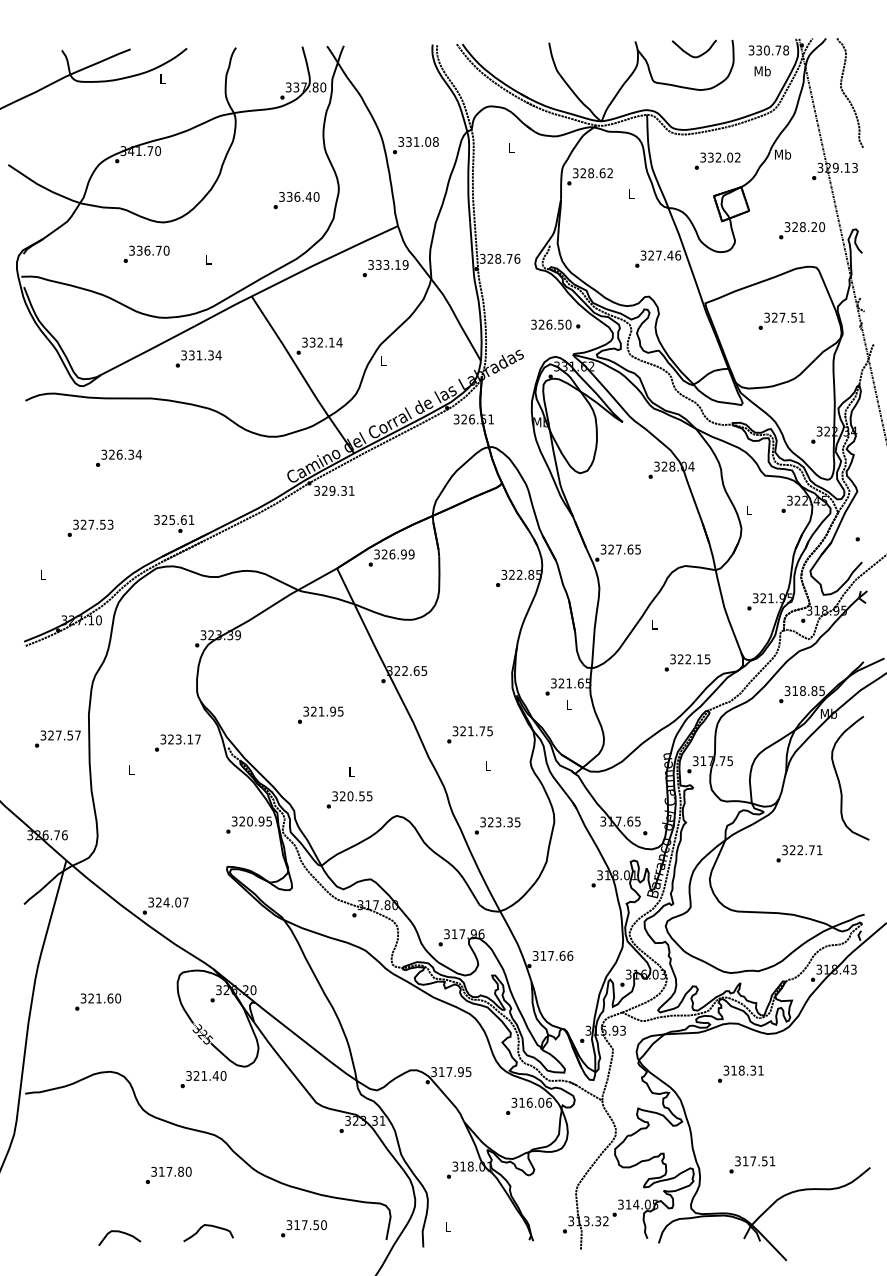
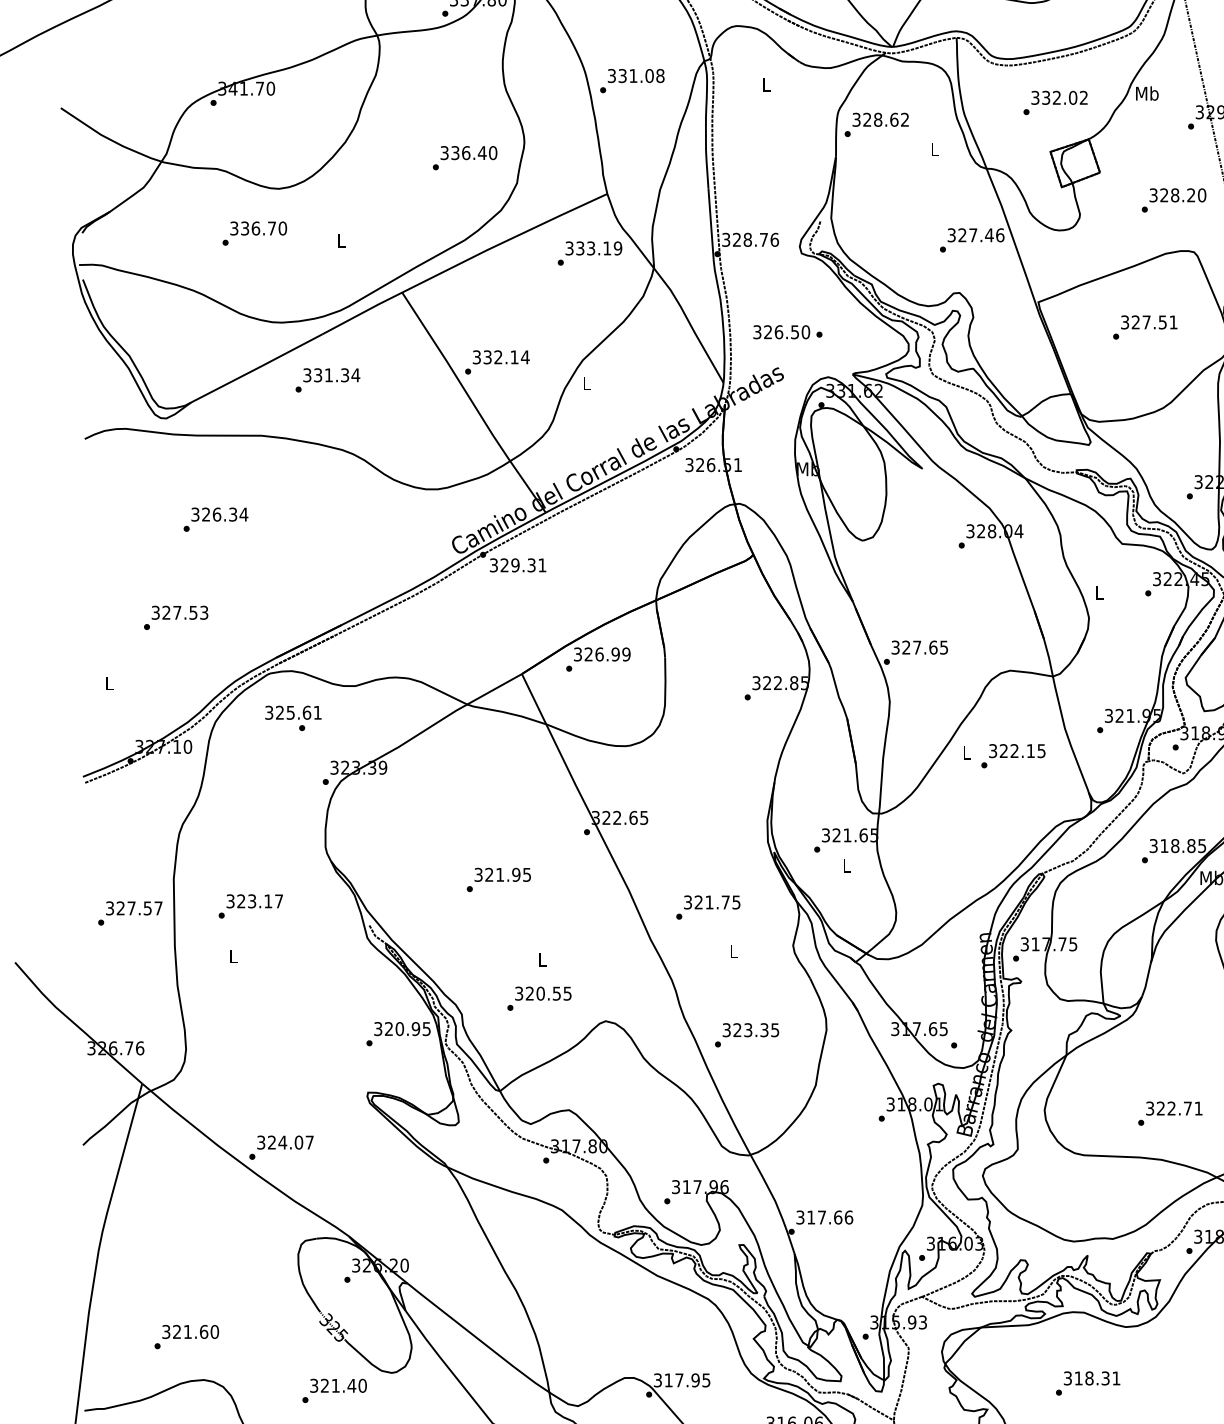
text: (555, 324) -> (787, 331), moved
text: (174, 523) -> (293, 717), moved
text: (687, 662) -> (1013, 755), moved
text: (177, 742) -> (250, 905), moved
text: (799, 853) -> (1170, 1113), moved
text: (98, 1001) -> (187, 1336), moved

